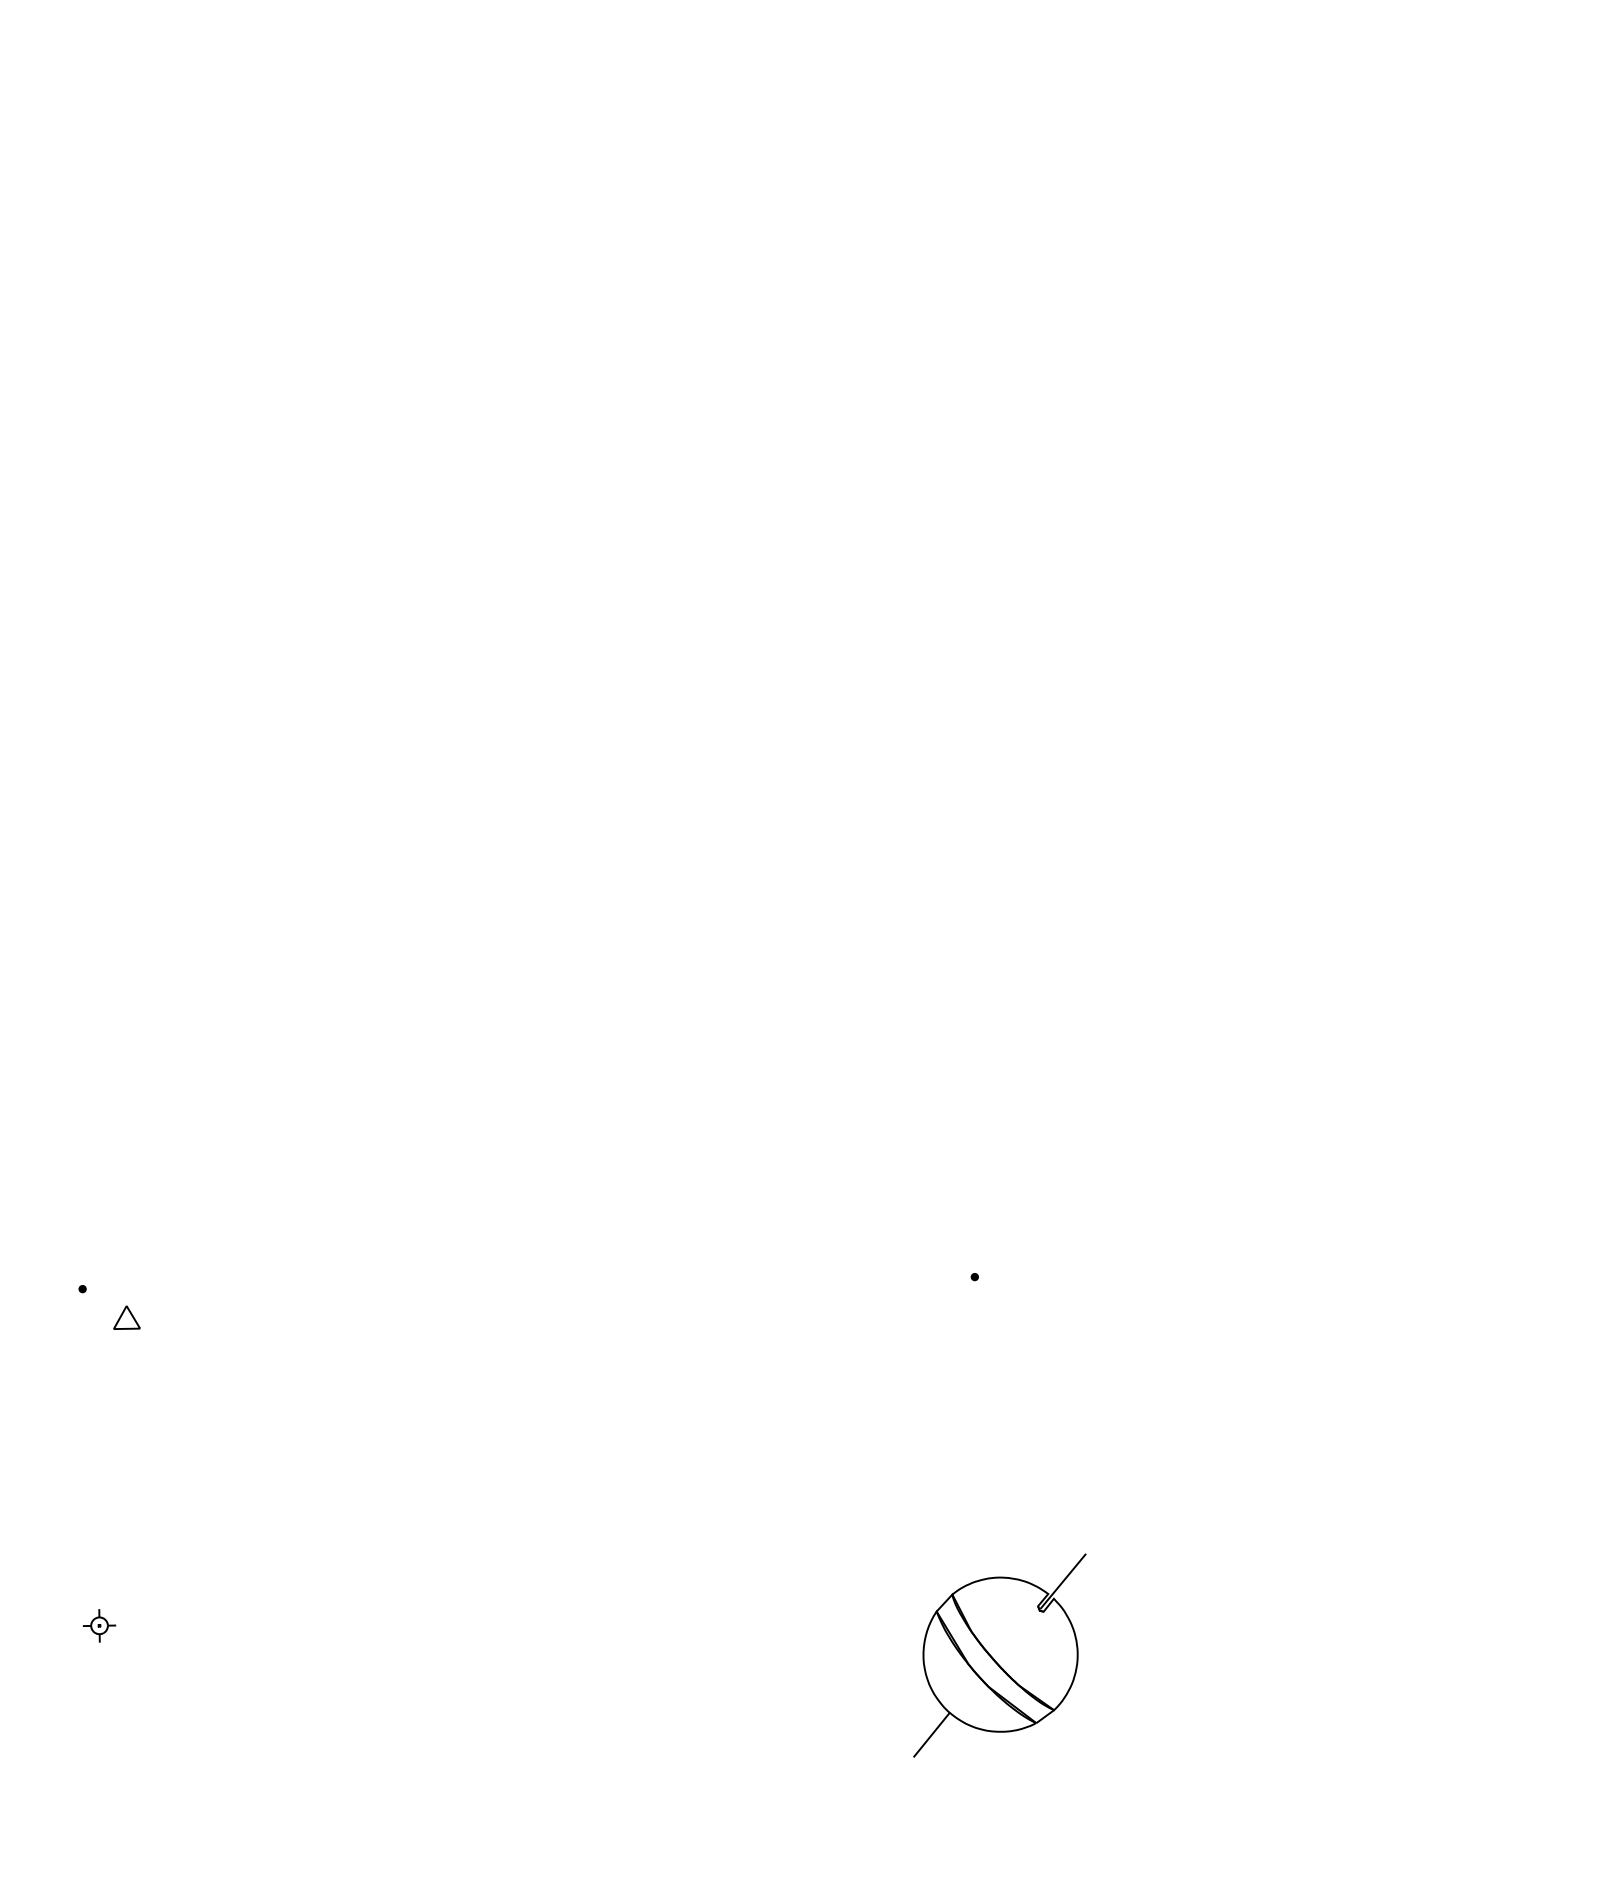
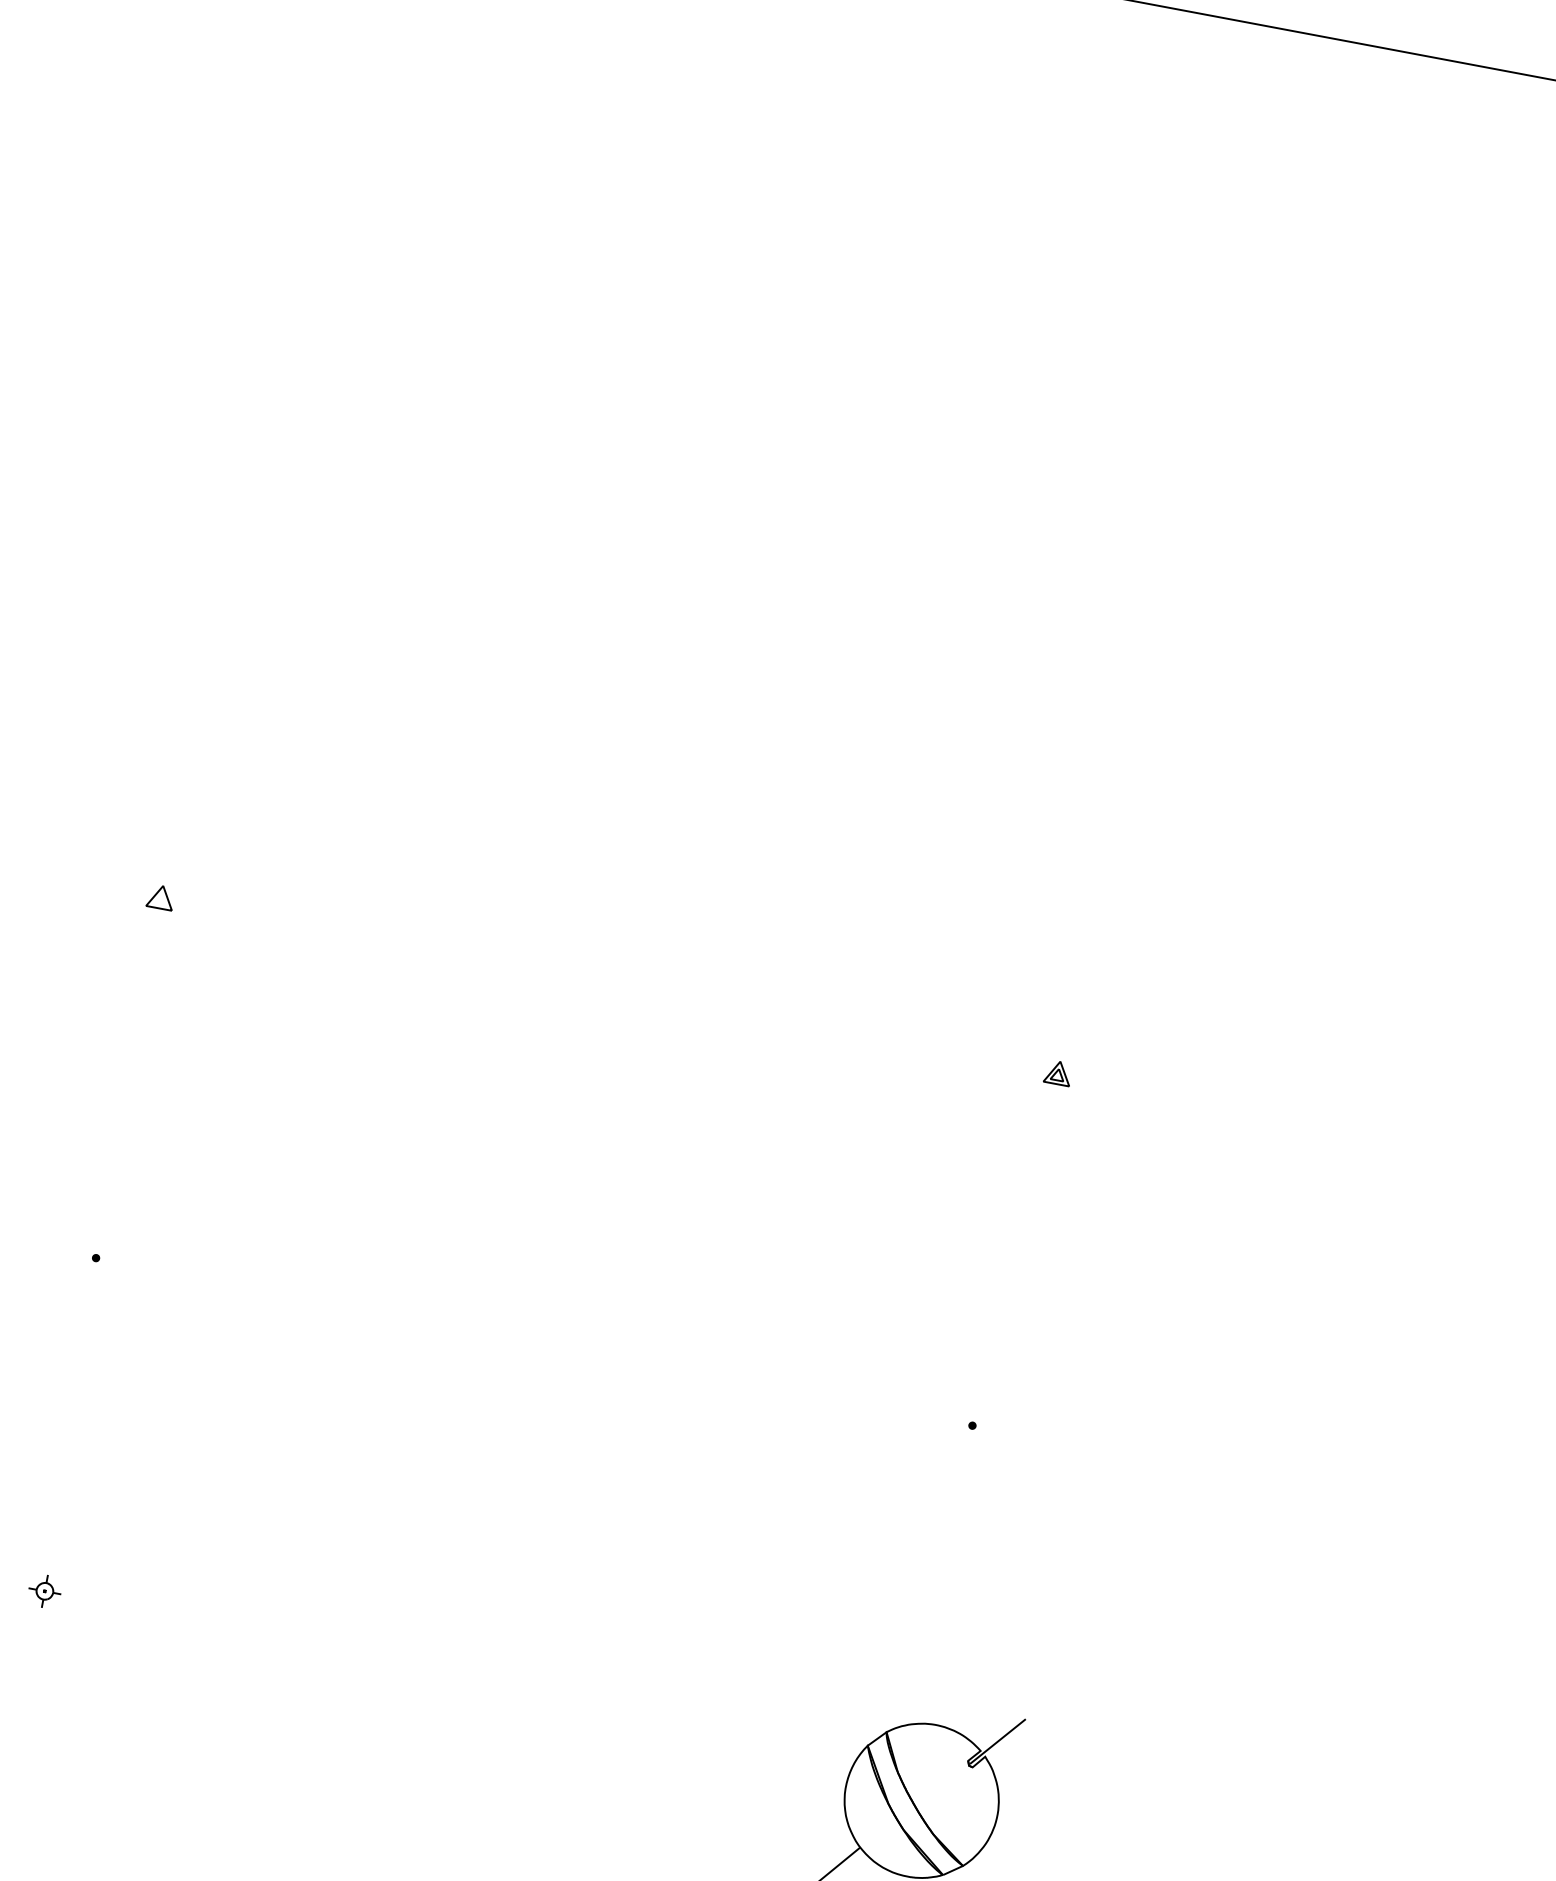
part: (987, 914) -> (1057, 1073), added
part: (126, 1317) -> (160, 897), moved

